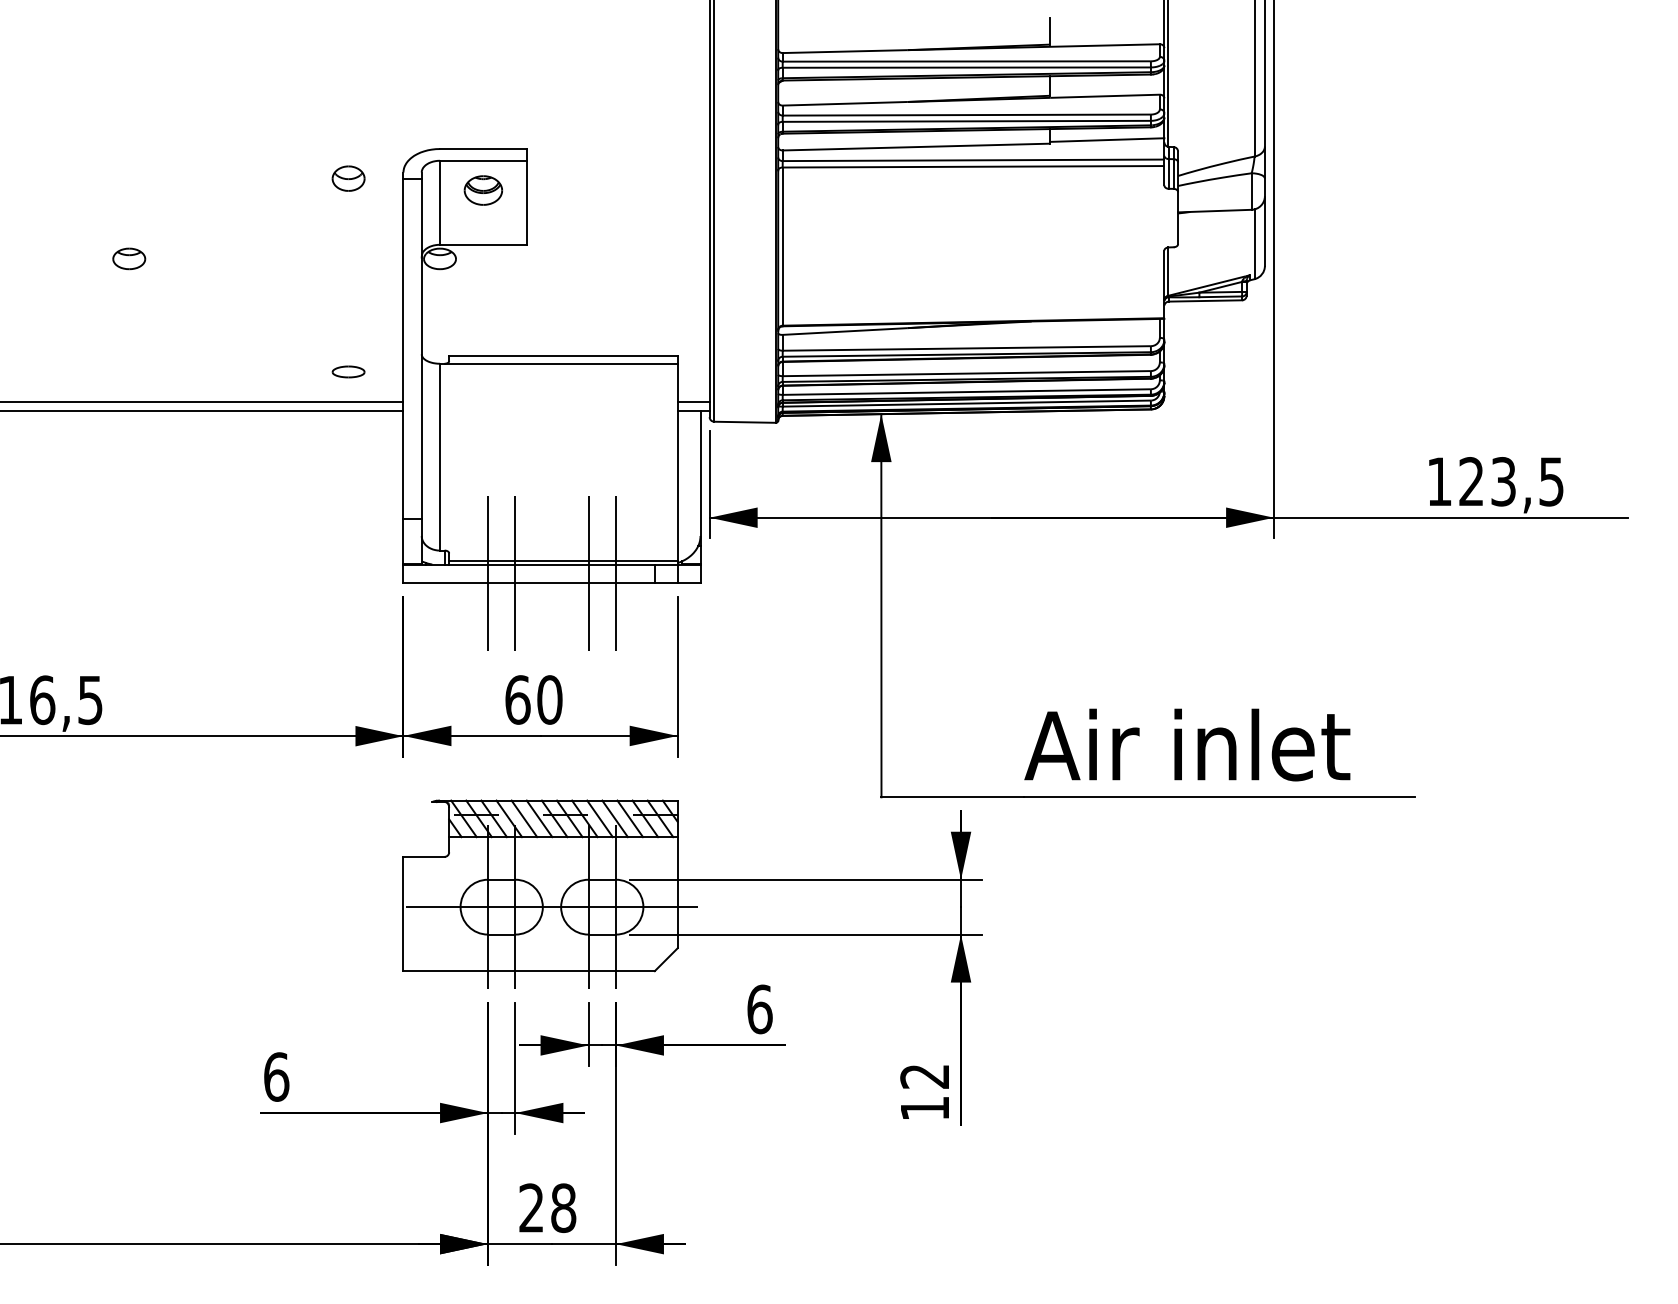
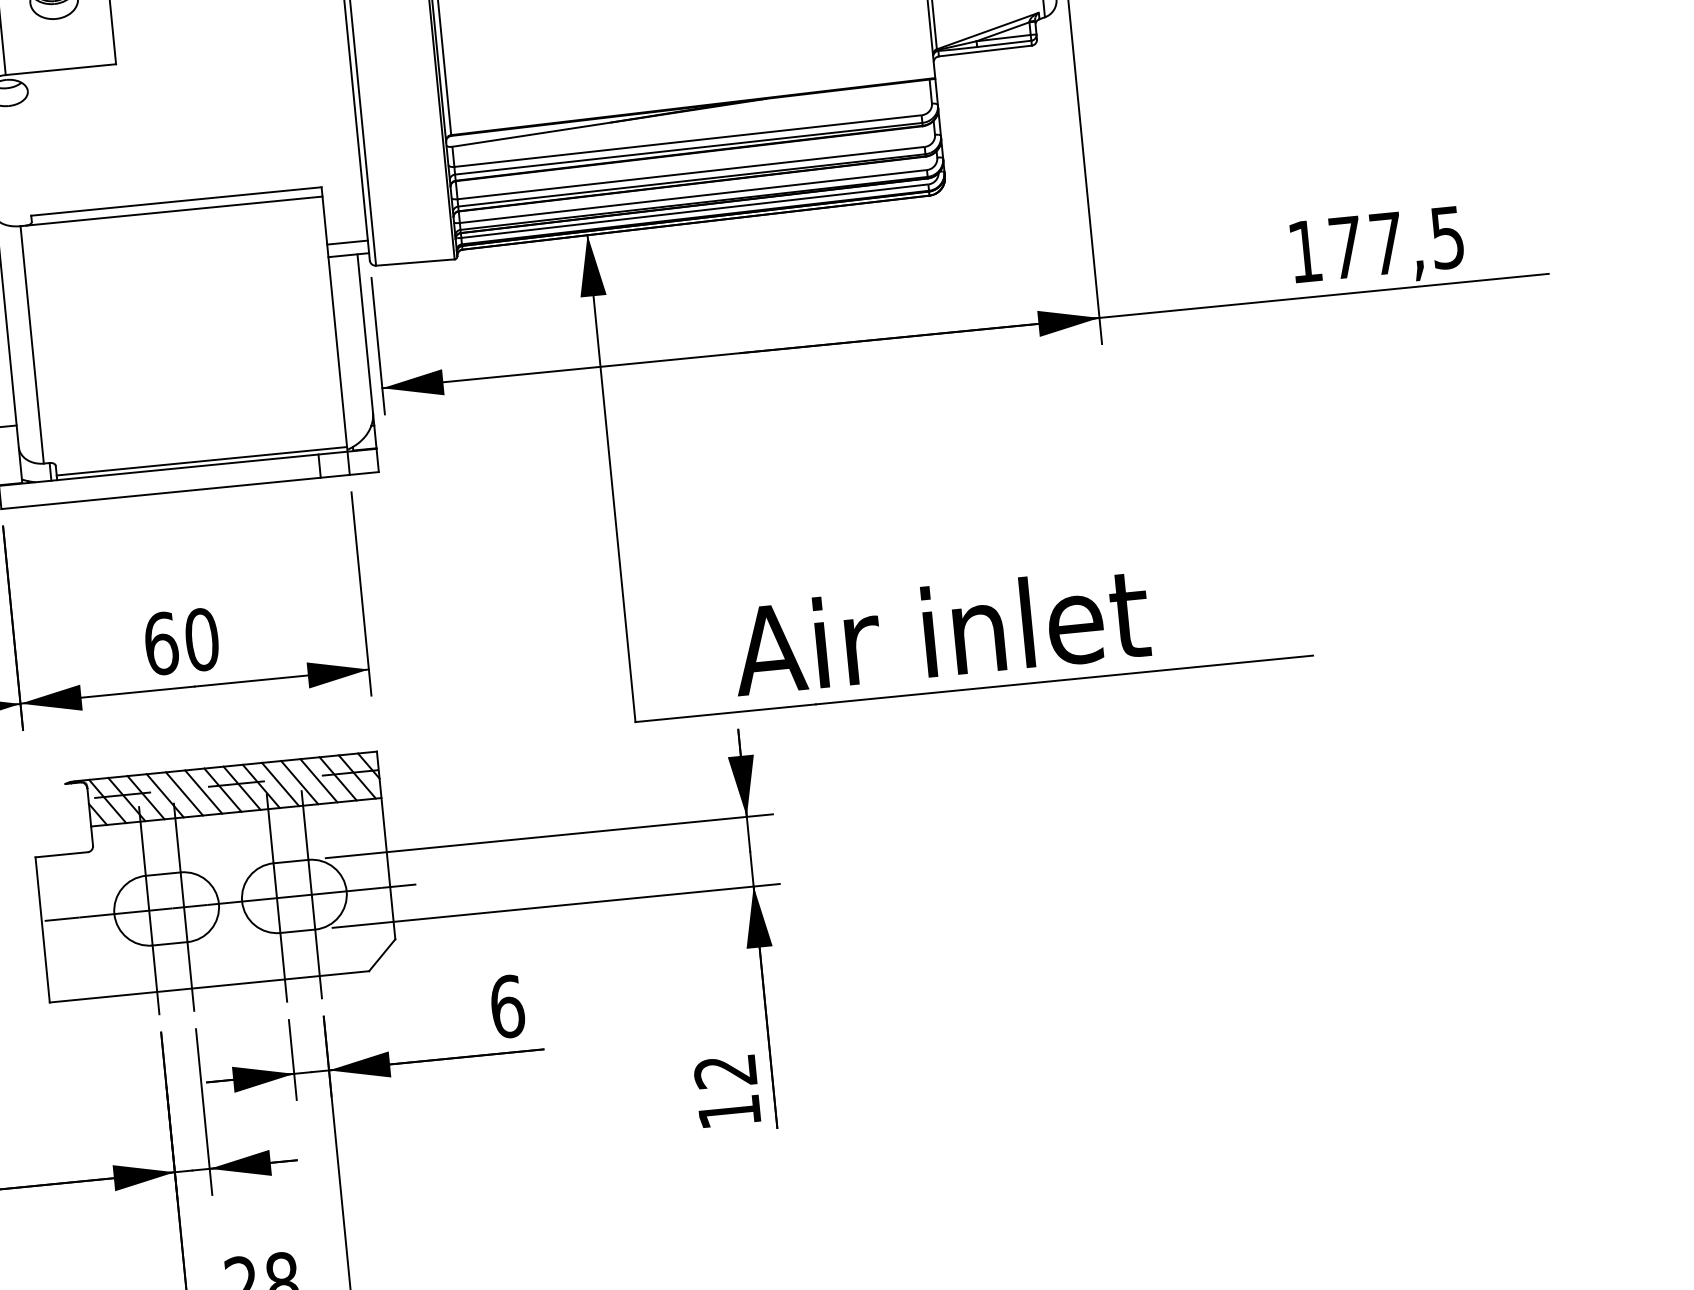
text: (1487, 481) -> (1366, 245), 123,5 -> 177,5
line: (488, 573) -> (108, 486), removed
line: (515, 573) -> (142, 483), removed
line: (588, 573) -> (235, 474), removed
line: (615, 573) -> (269, 470), removed
text: (1187, 744) -> (940, 630), moved

